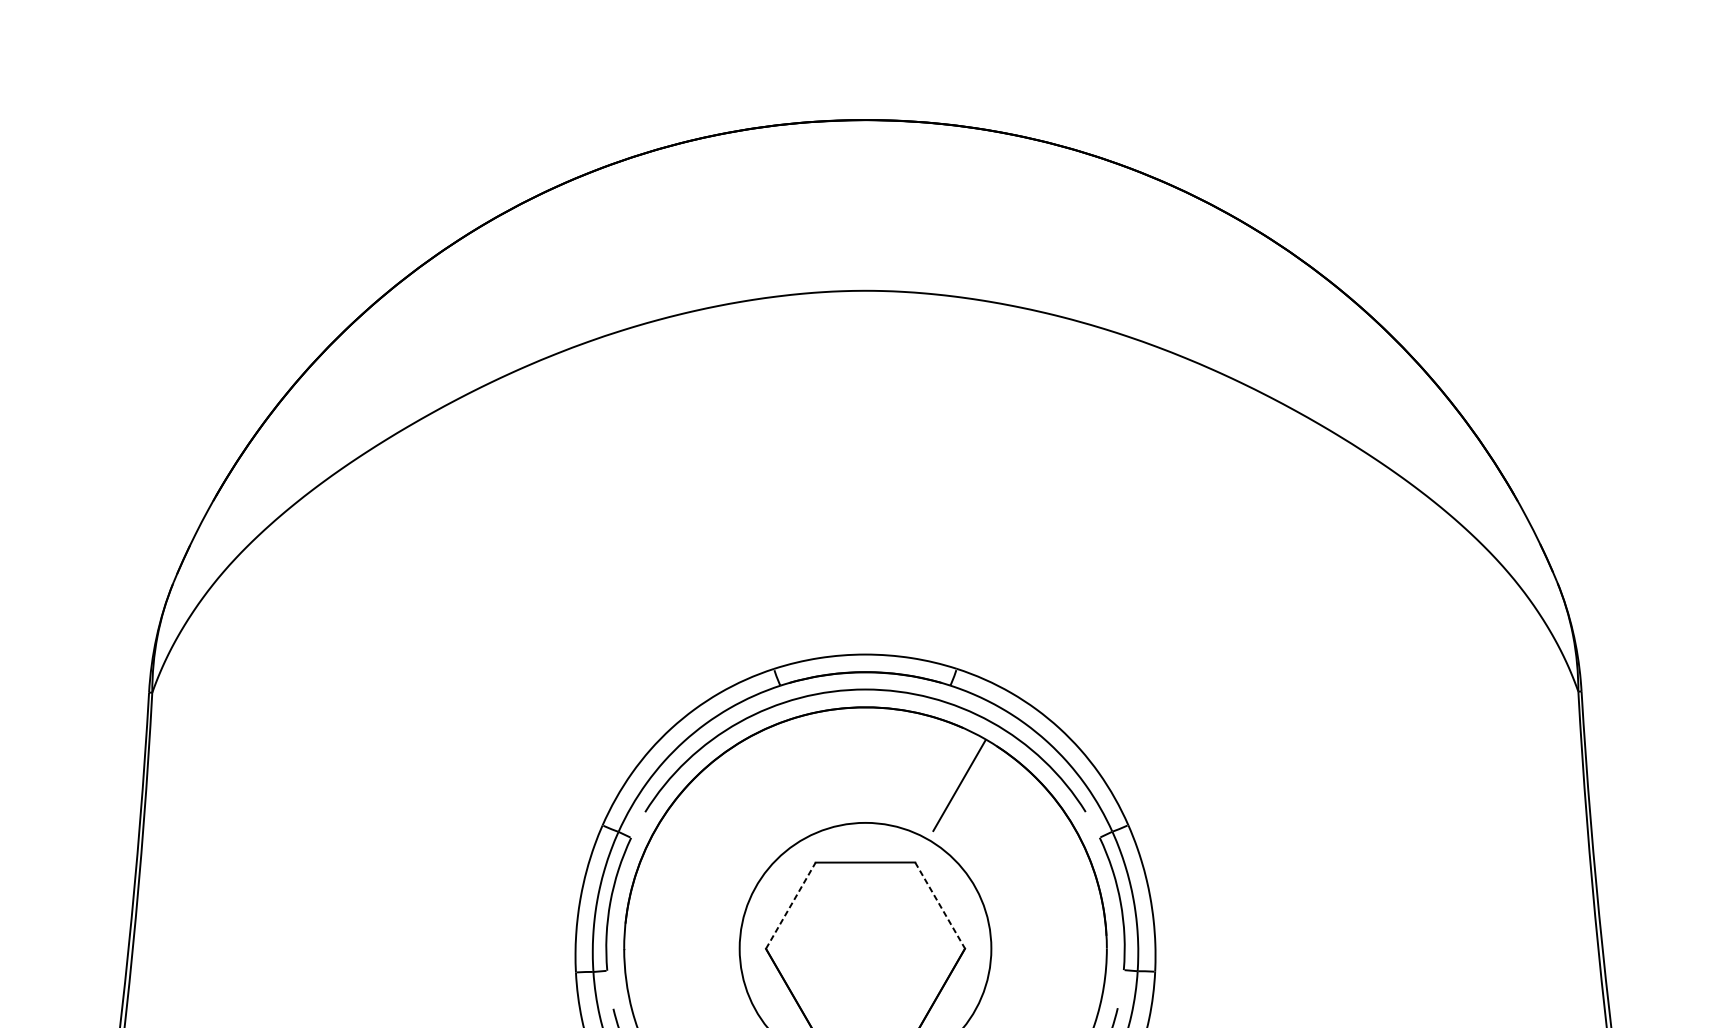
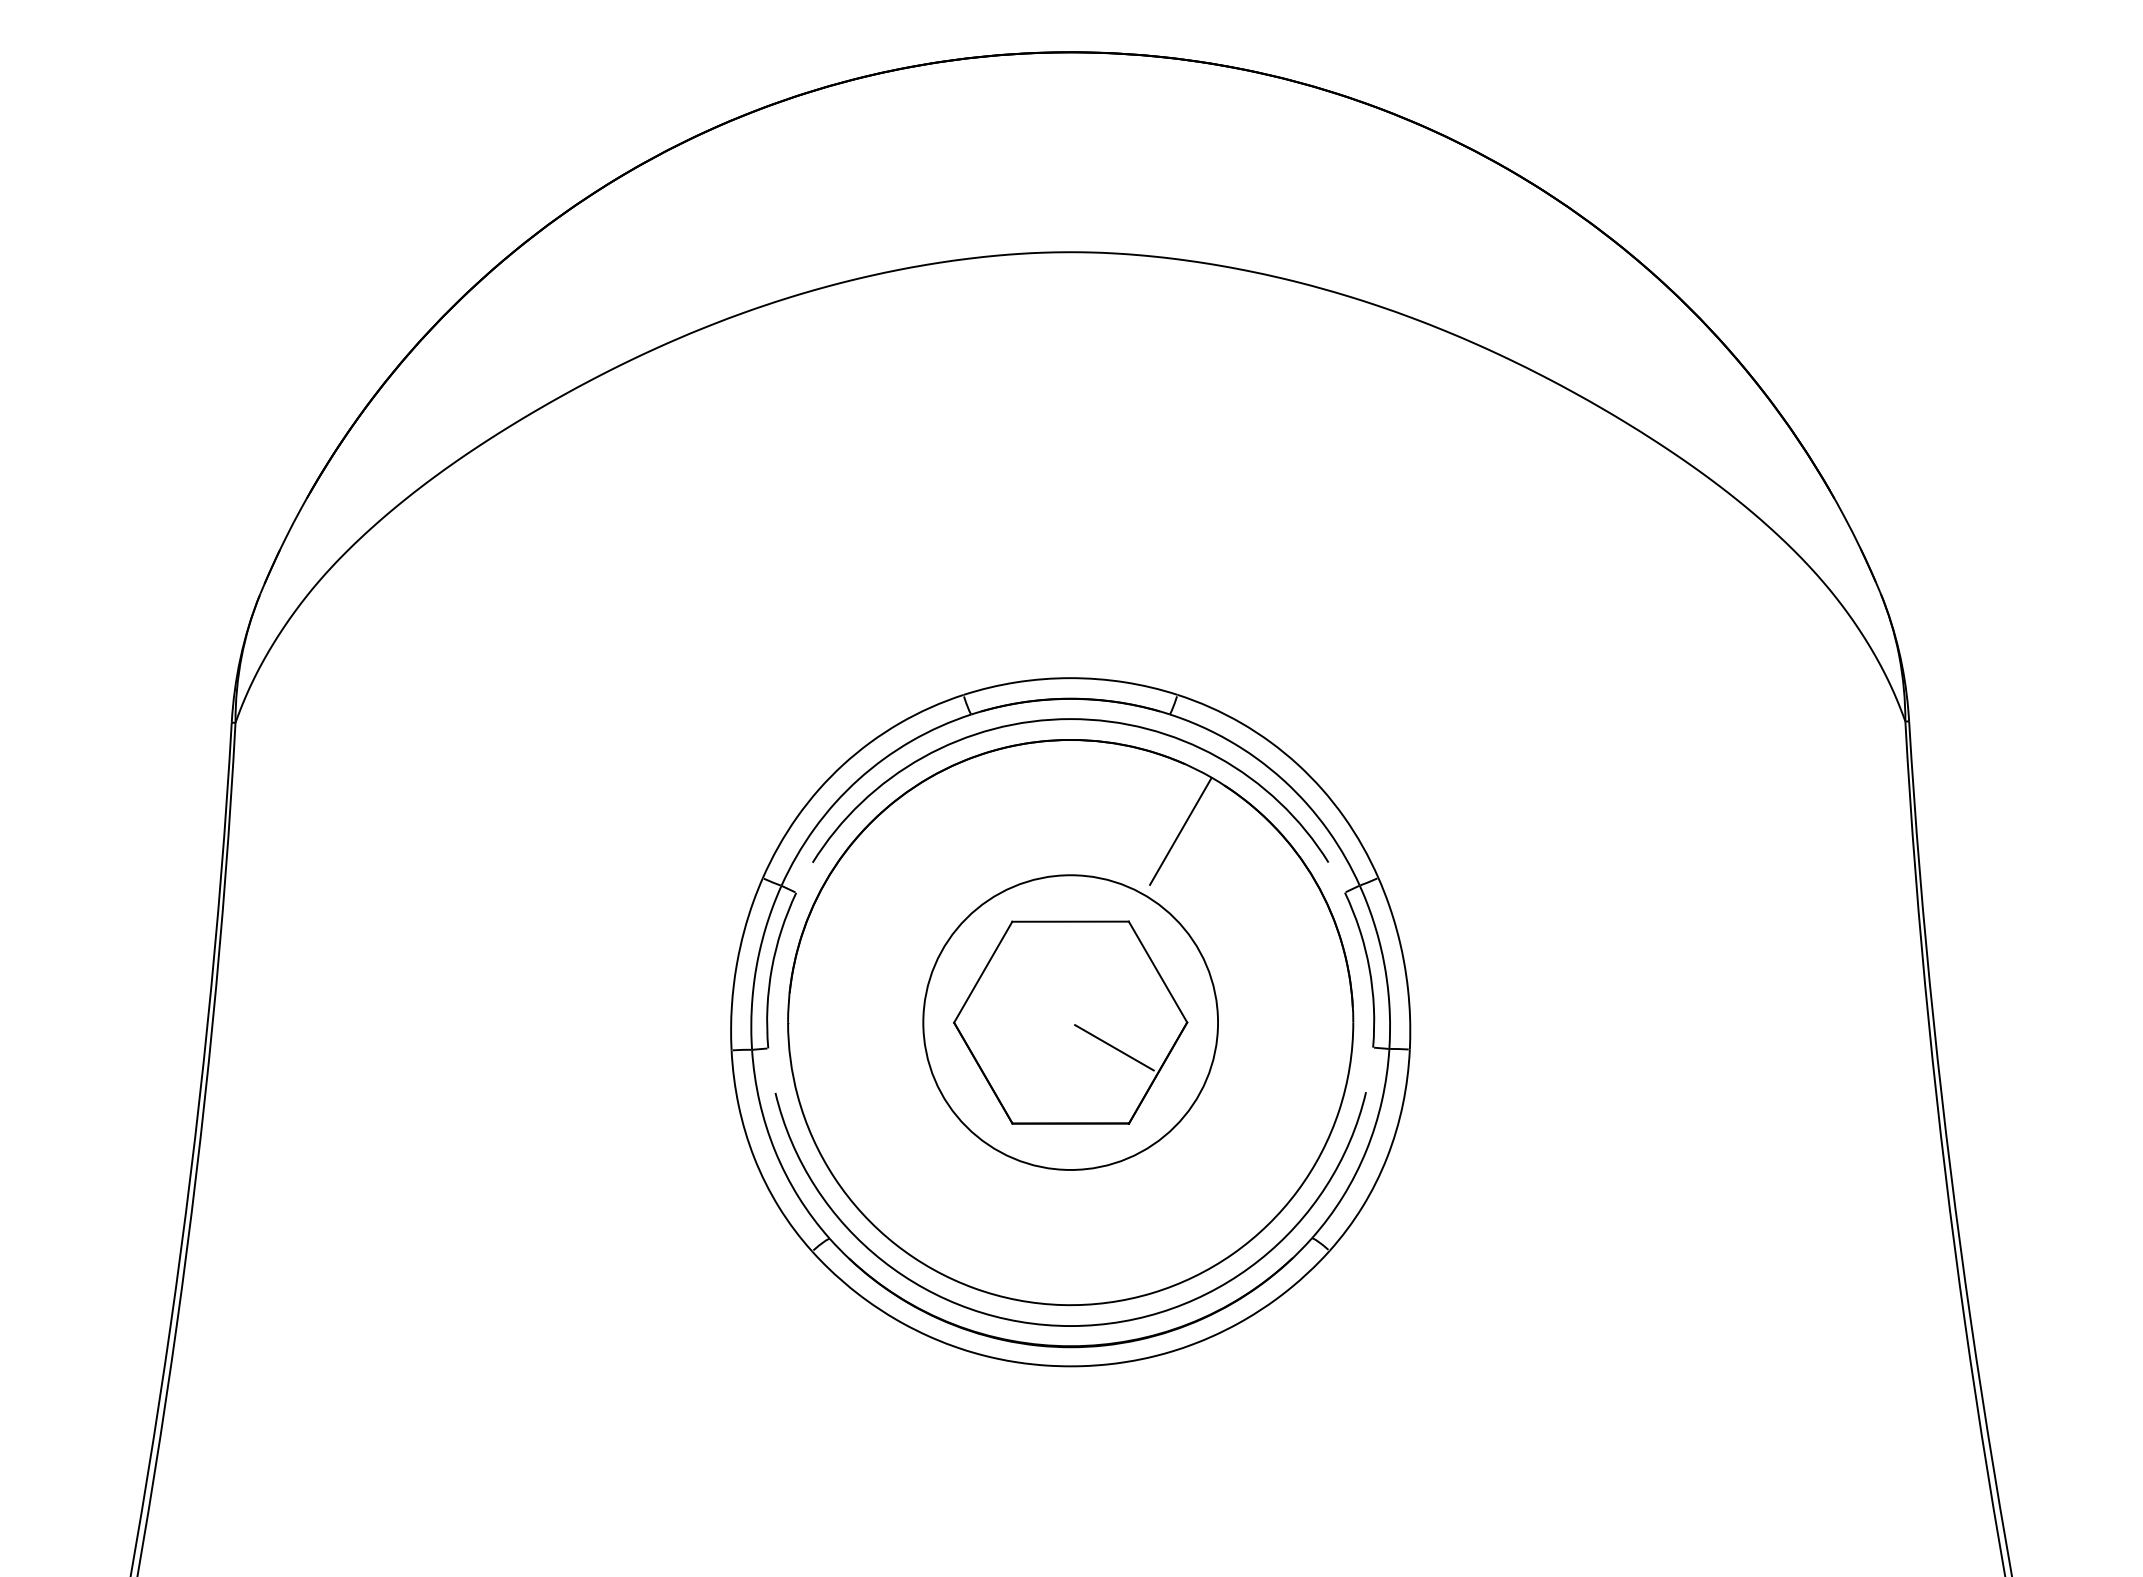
line: (791, 905) -> (983, 971), dashed -> solid
line: (940, 905) -> (1158, 972), dashed -> solid
line: (902, 969) -> (1114, 1047), added

